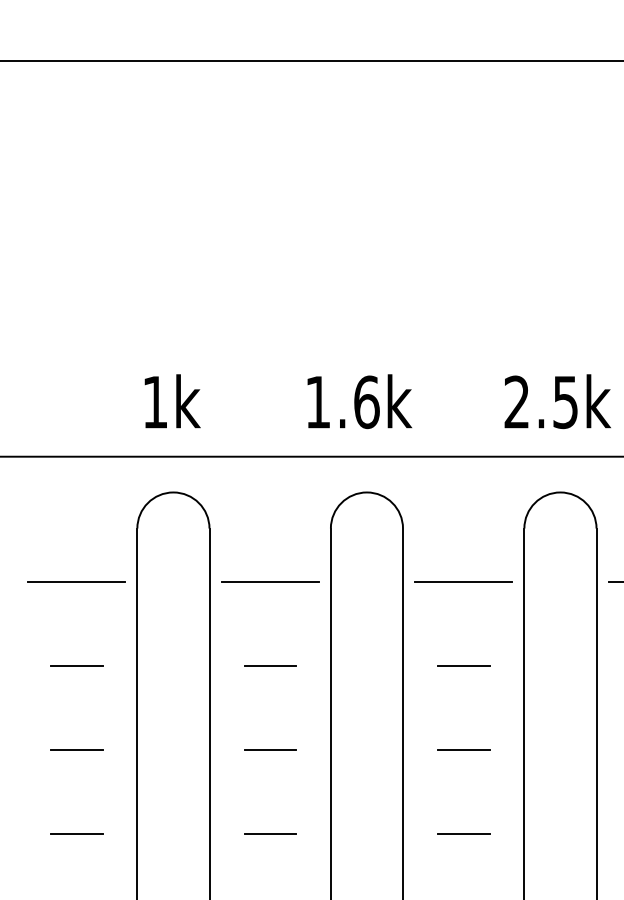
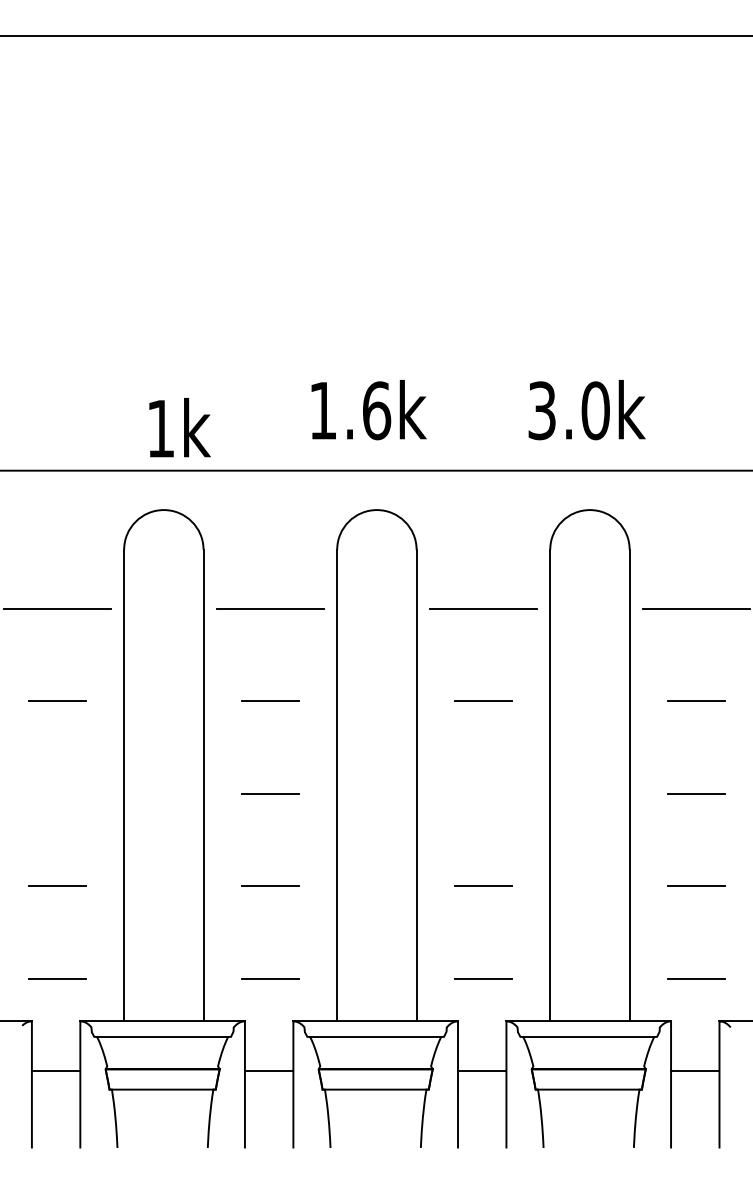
text: (172, 401) -> (179, 427), moved
text: (540, 402) -> (568, 410), 2.5k -> 3.0k
line: (76, 749) -> (57, 793), removed
line: (463, 749) -> (483, 793), removed

